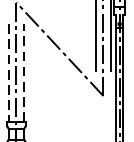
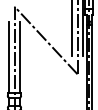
line: (23, 72) -> (19, 57), dashed -> solid
line: (9, 74) -> (9, 58), dashed -> solid

